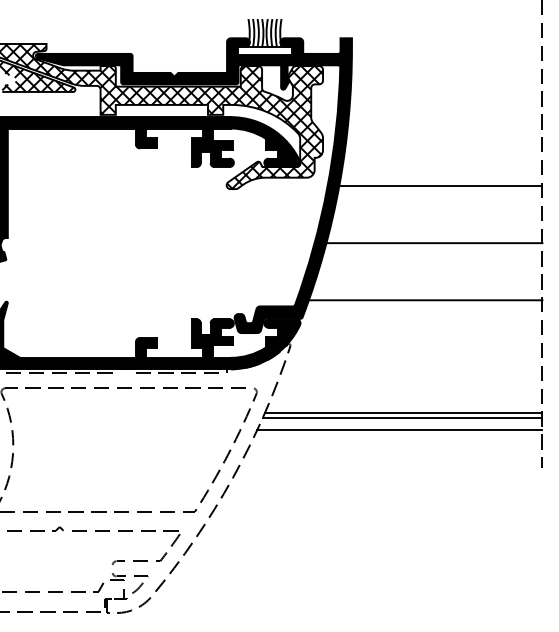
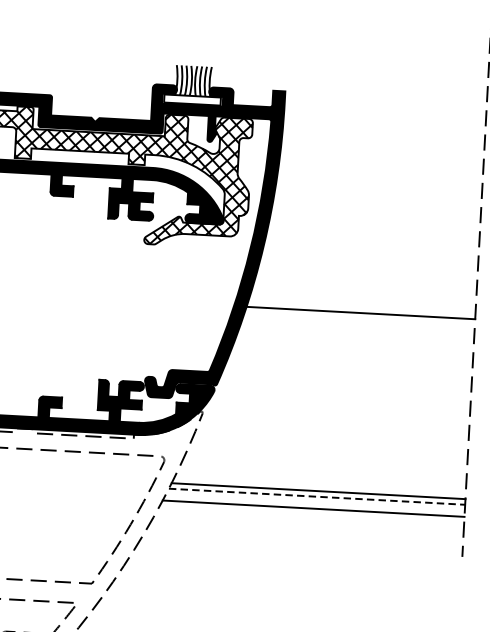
line: (440, 186) -> (370, 253), removed
line: (425, 300) -> (348, 373), removed
line: (402, 418) -> (317, 496), solid -> dashed

